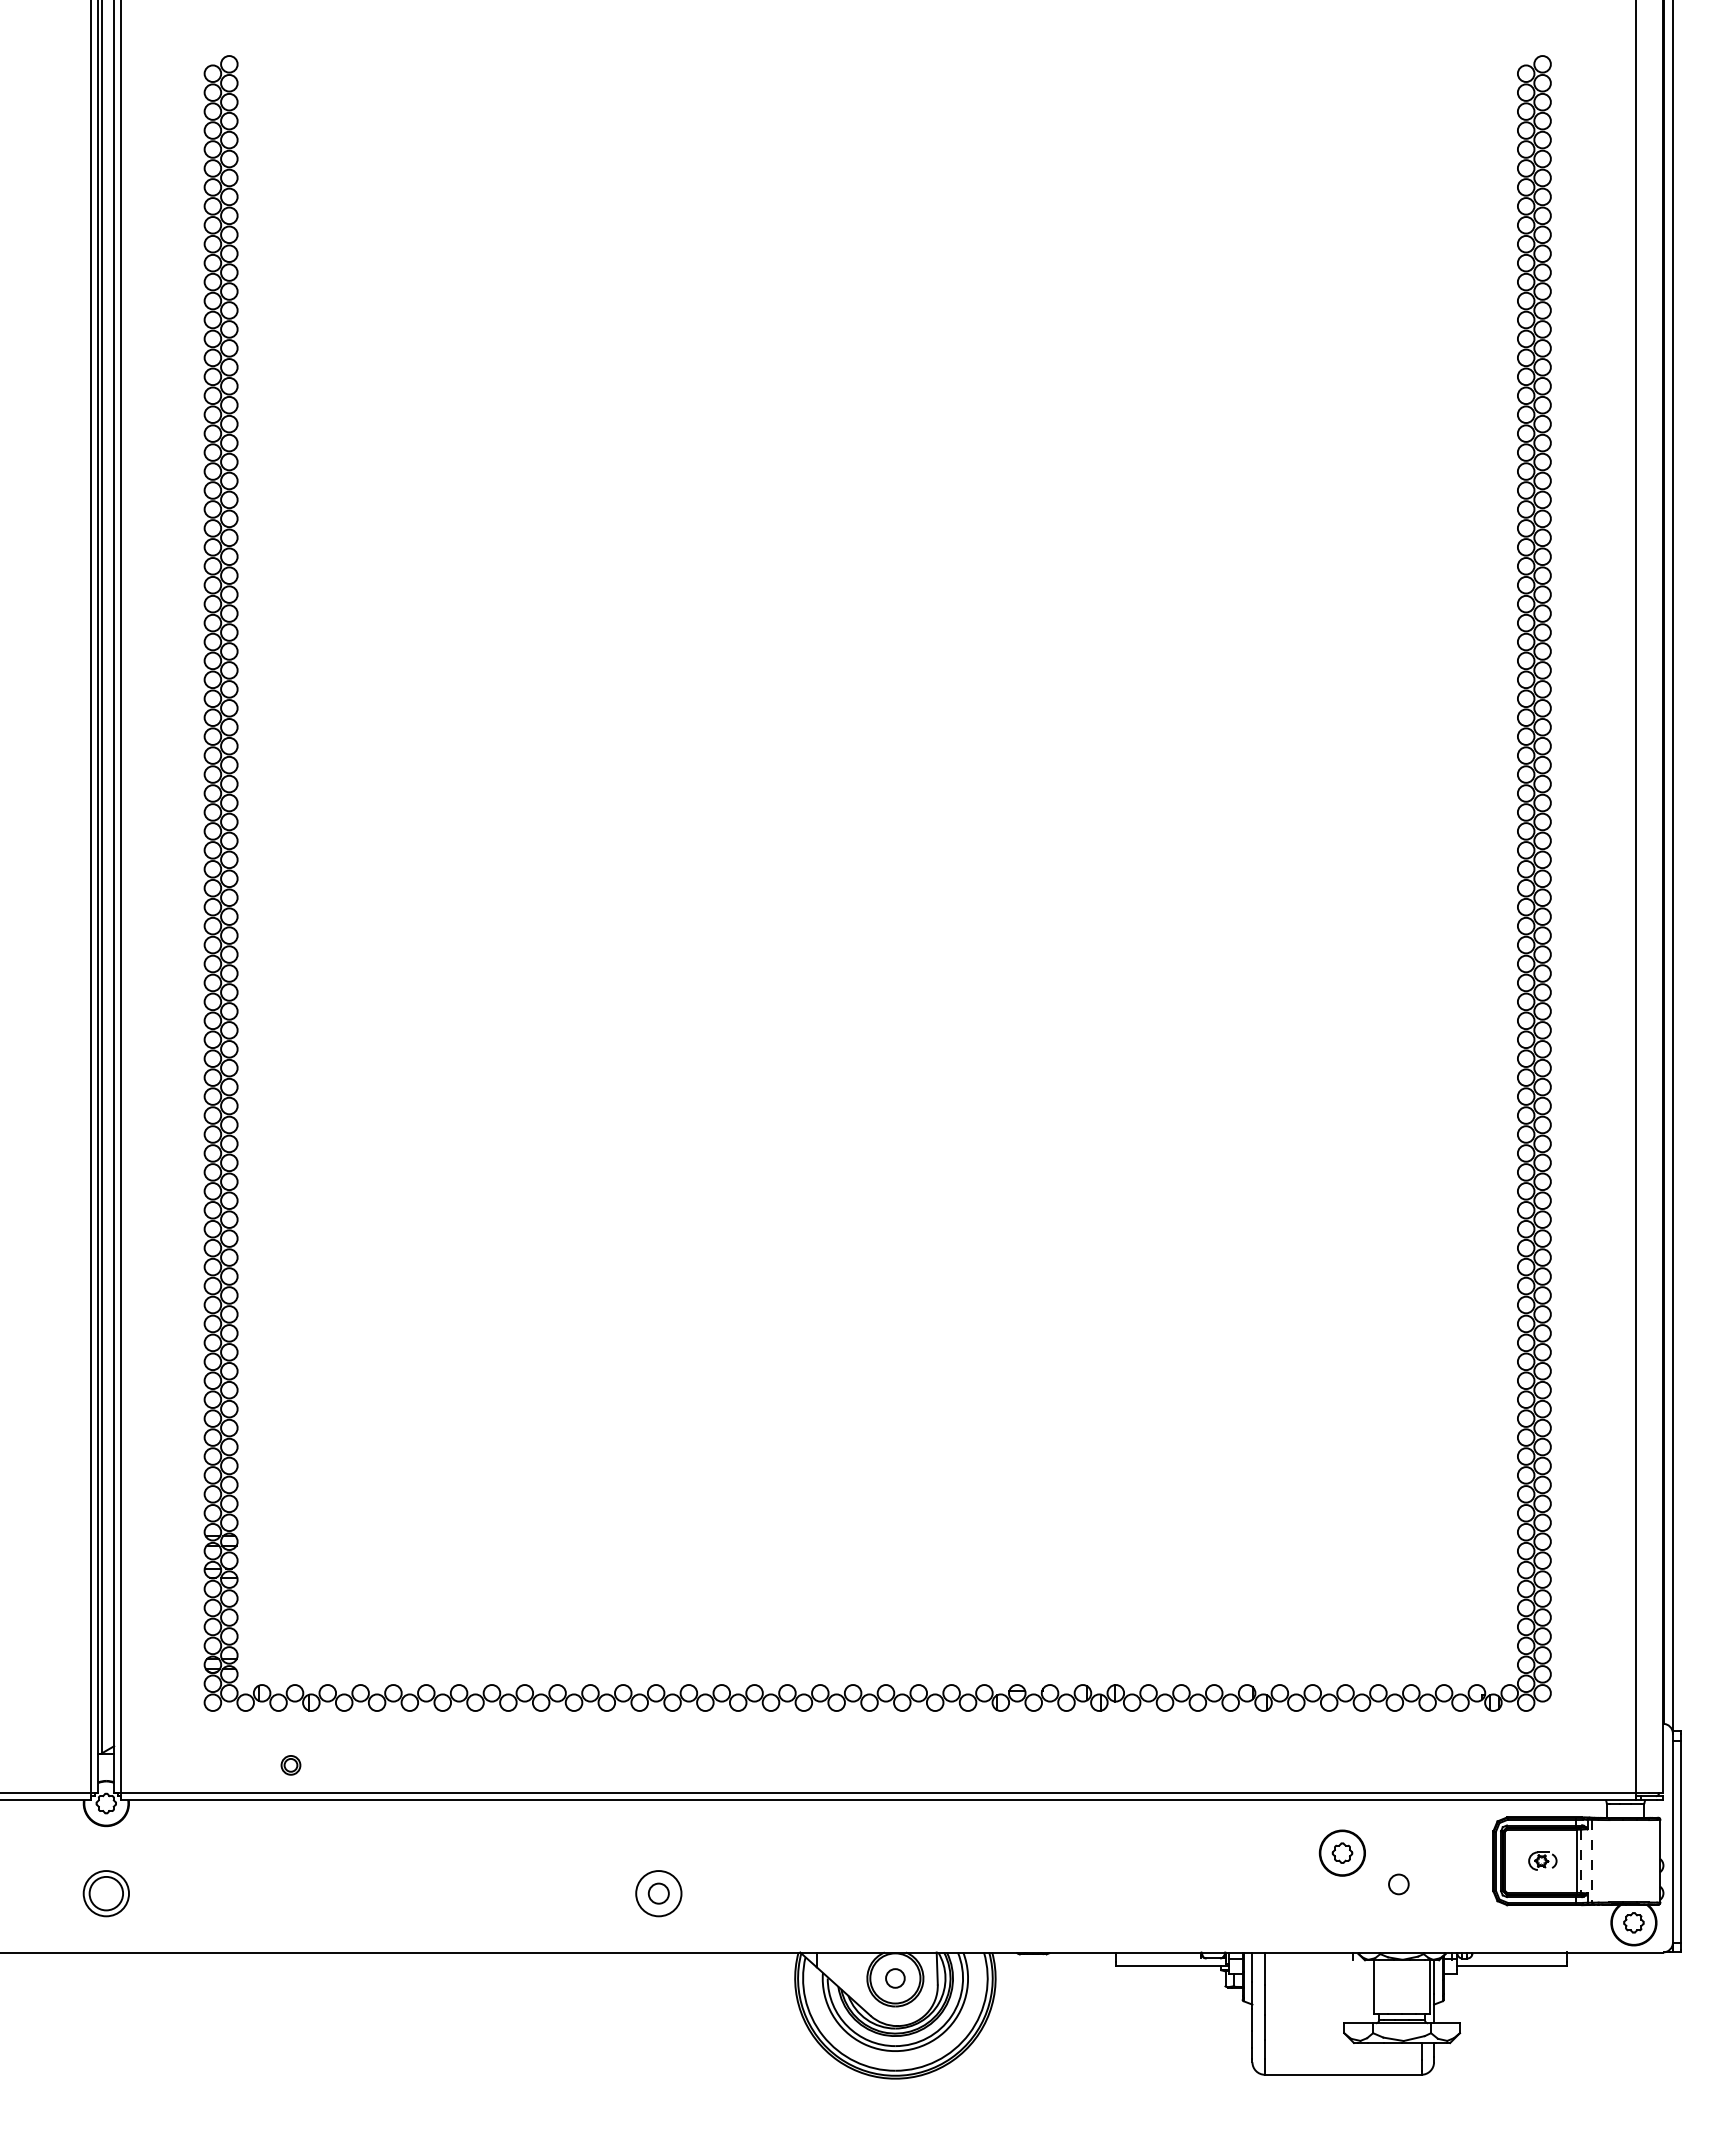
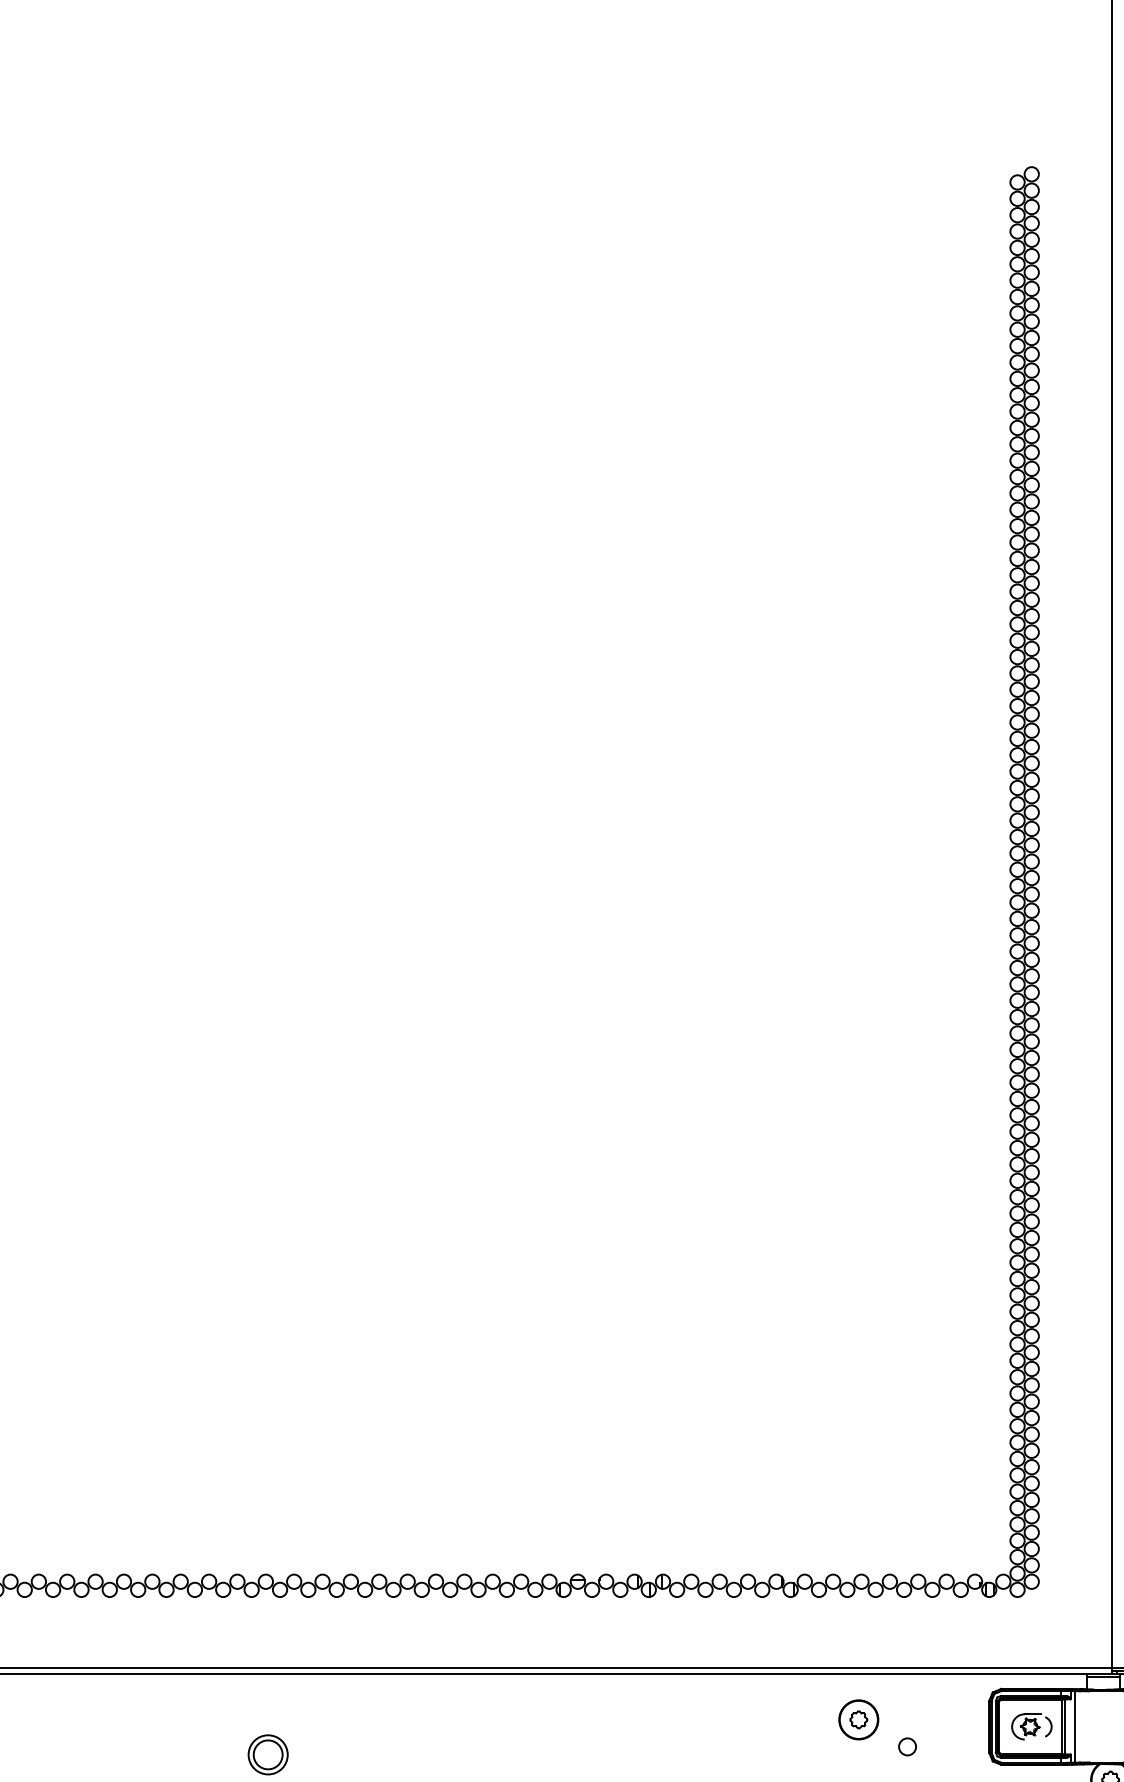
part: (1542, 1860) -> (1031, 1726), size x1.67
line: (1581, 1861) -> (1065, 1727), dashed -> solid
line: (1592, 1861) -> (1074, 1727), dashed -> solid
circle: (658, 1893) -> (267, 1754), size x1.67

